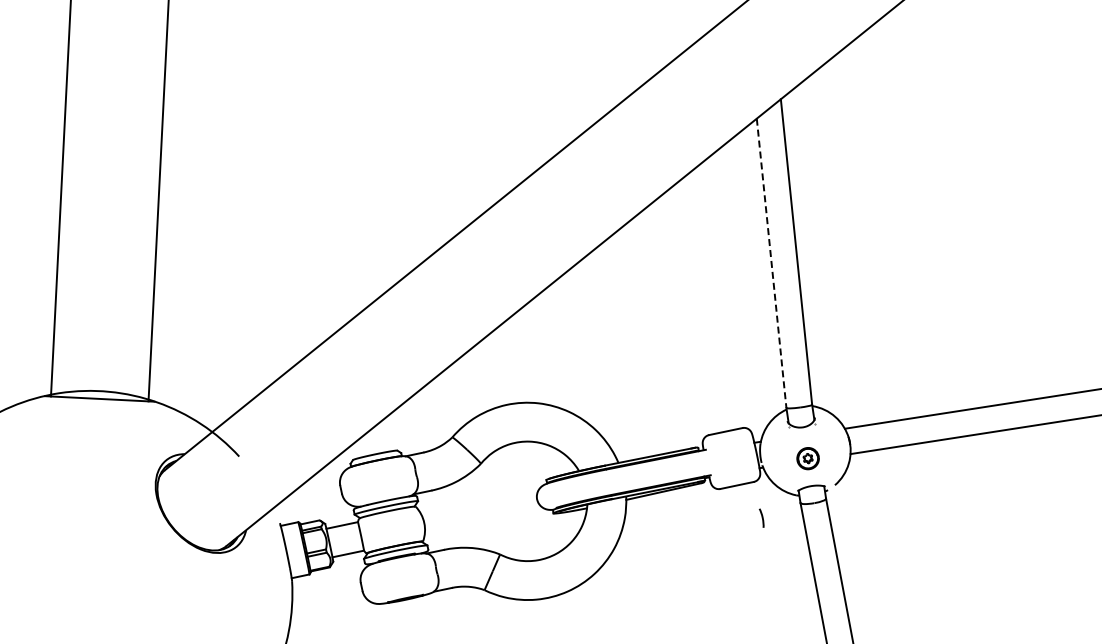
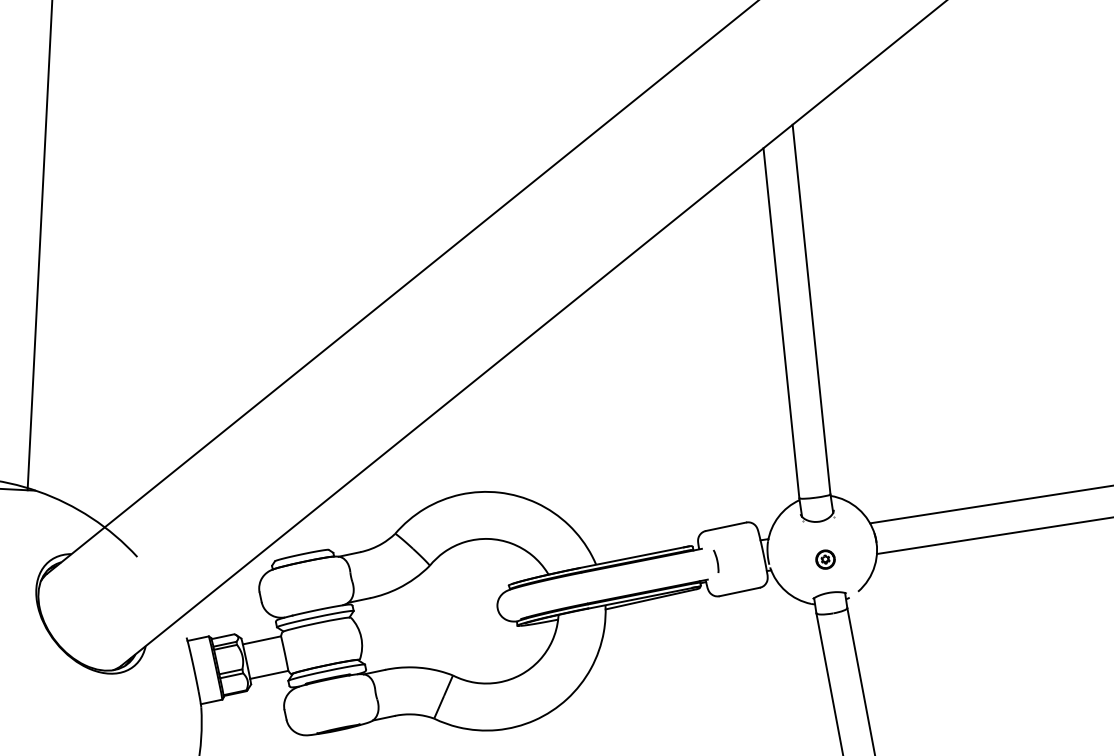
line: (771, 263) -> (781, 323), dashed -> solid
part: (807, 458) -> (824, 559), size x0.71
line: (761, 517) -> (715, 560), moved

